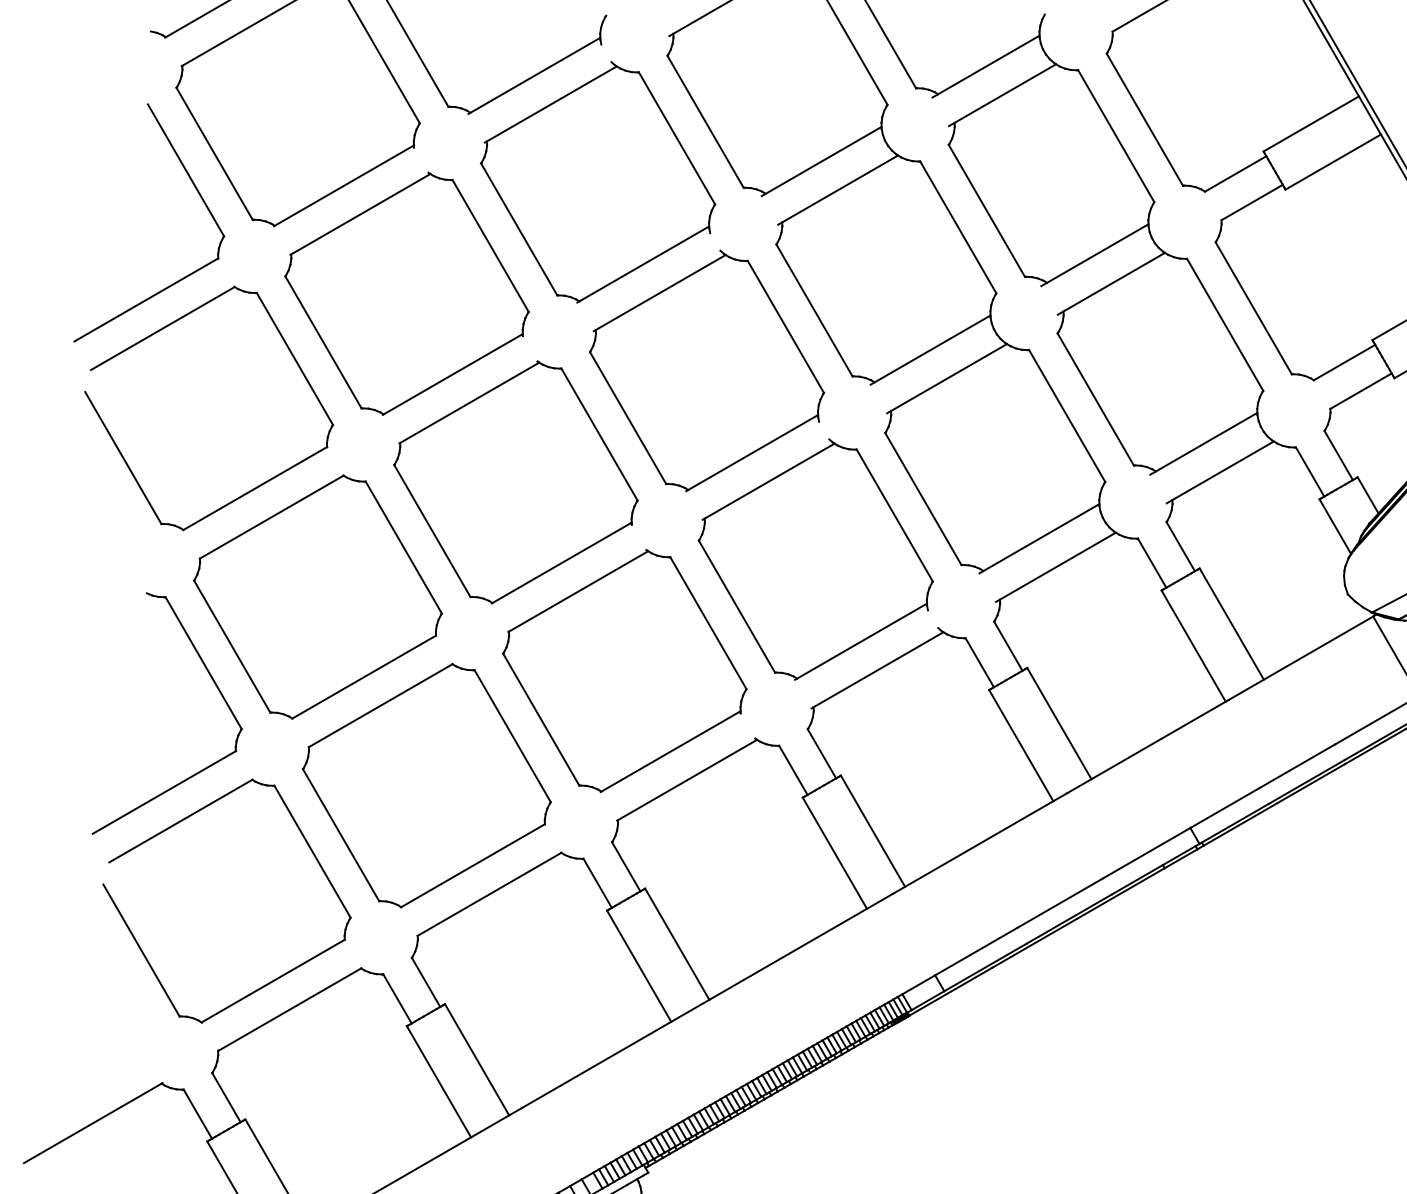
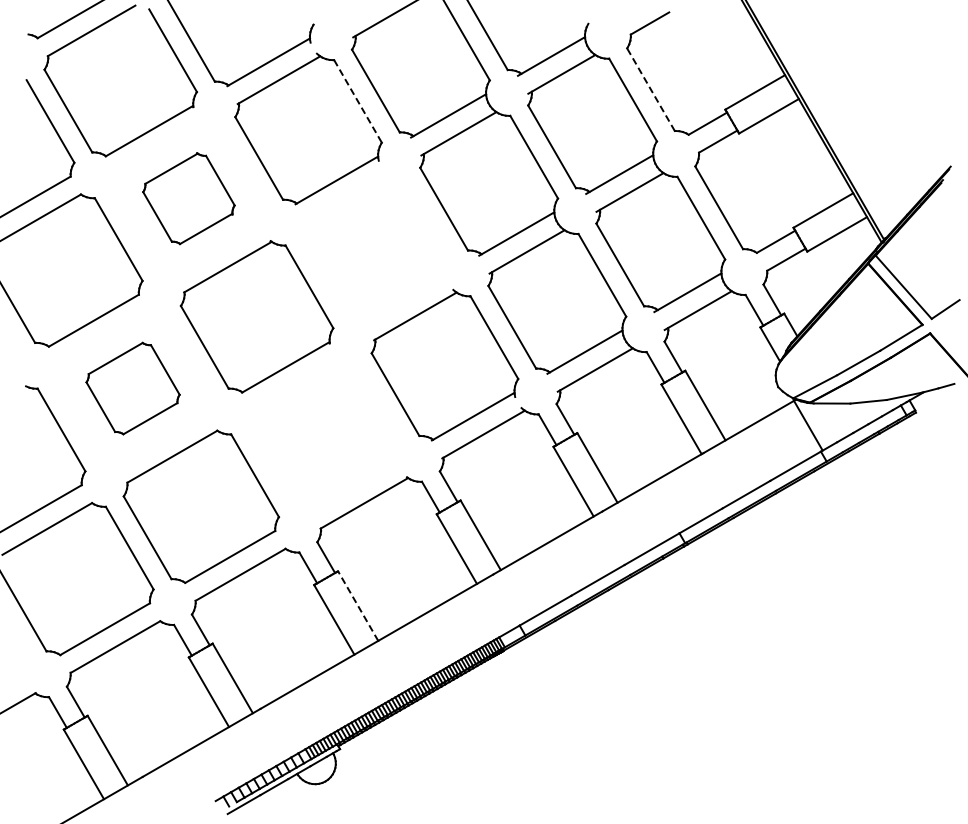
line: (1145, 119) -> (651, 89), solid -> dashed
line: (677, 138) -> (358, 101), solid -> dashed
part: (406, 293) -> (188, 198), size x0.6
part: (706, 370) -> (376, 246), removed
part: (316, 596) -> (132, 388), size x0.6
part: (625, 670) -> (325, 434), removed
line: (676, 943) -> (357, 605), solid -> dashed

